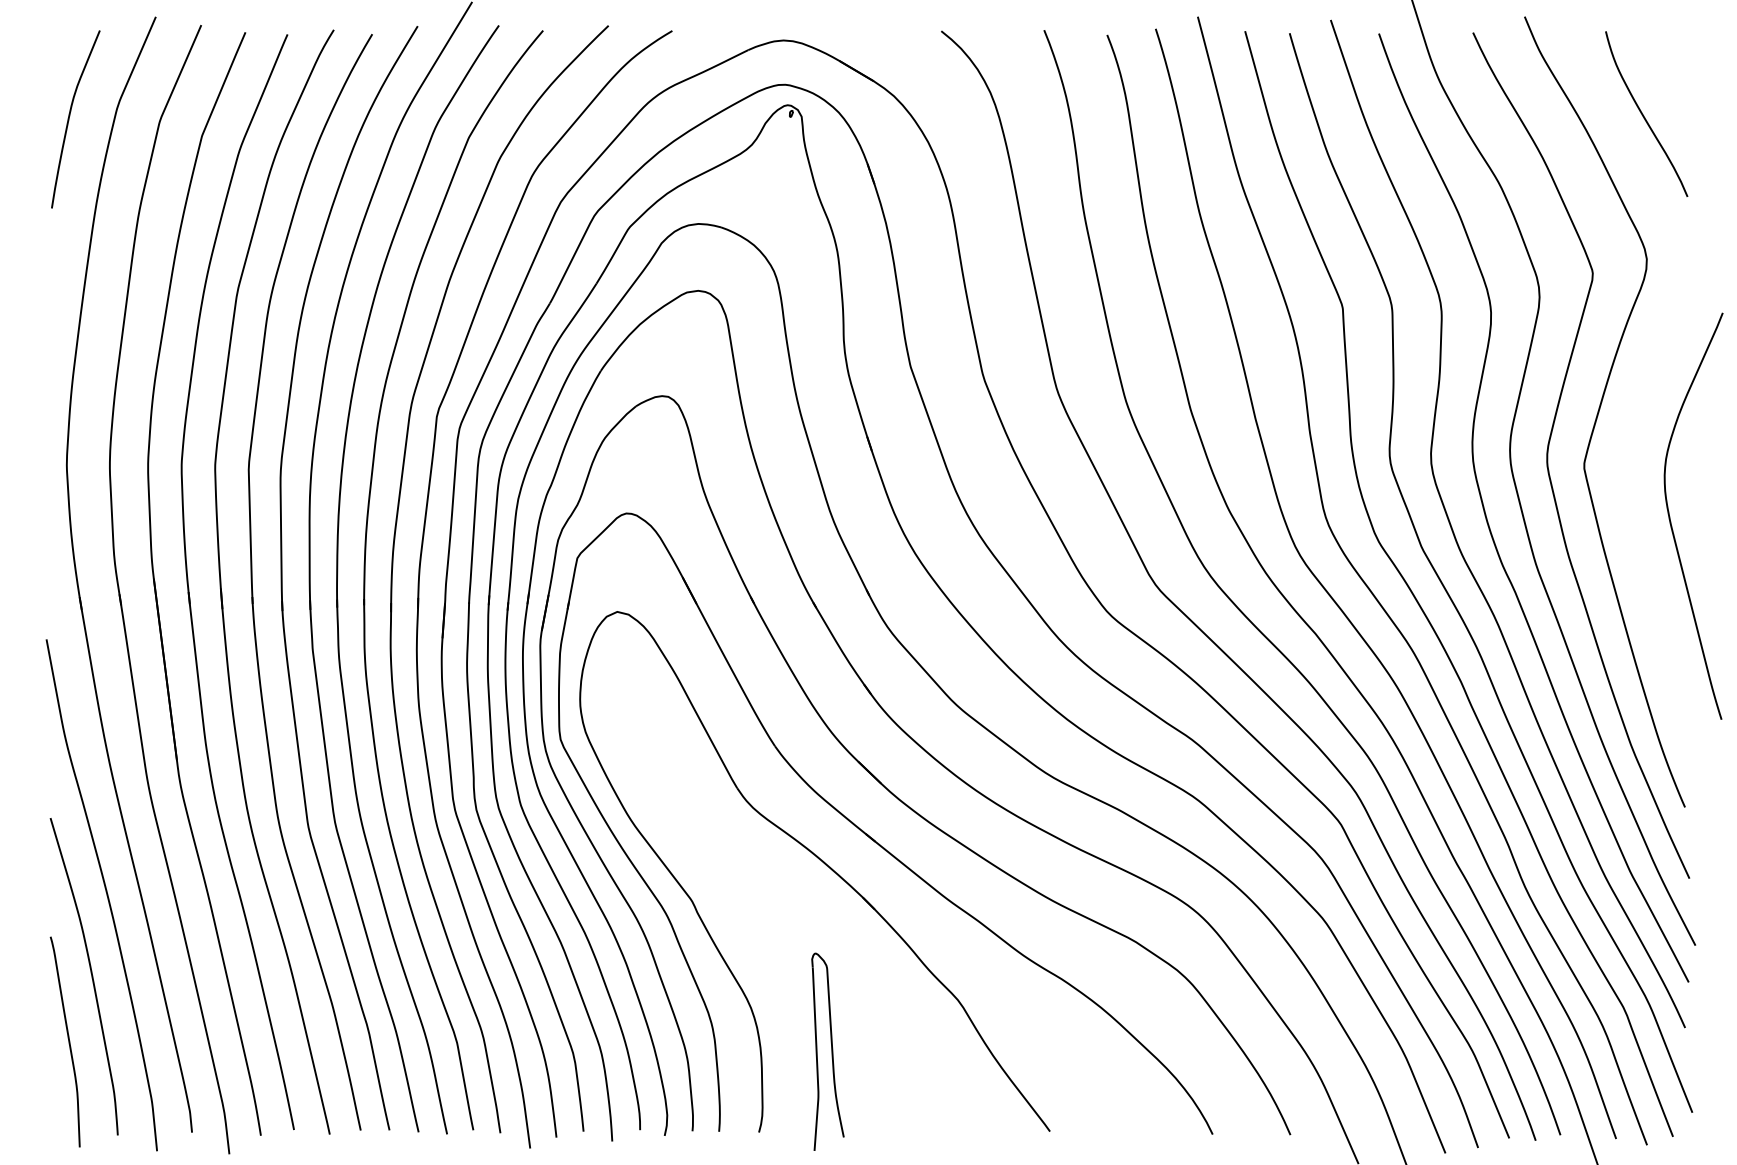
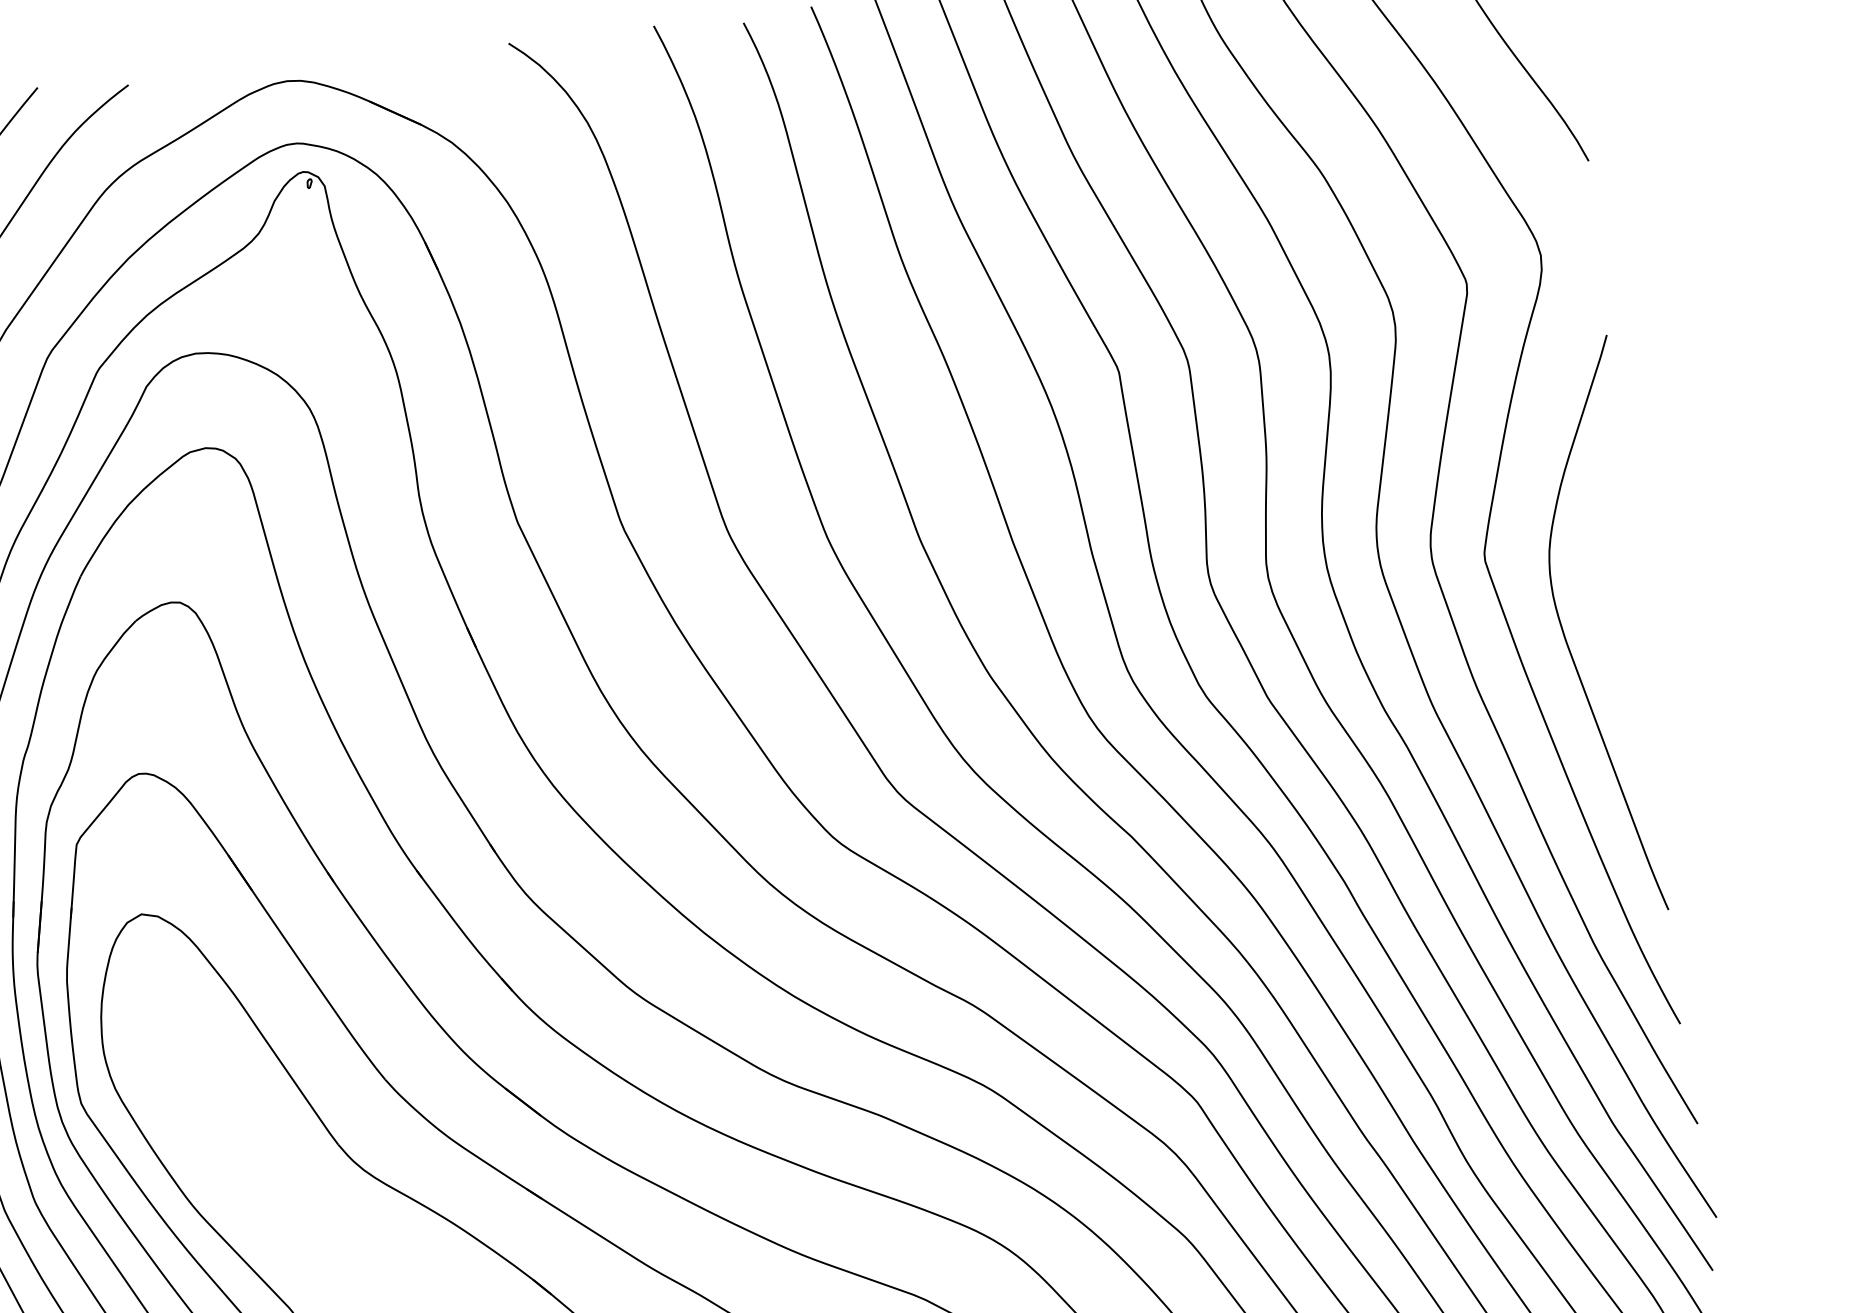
curve: (1671, 521) -> (1566, 637), moved

